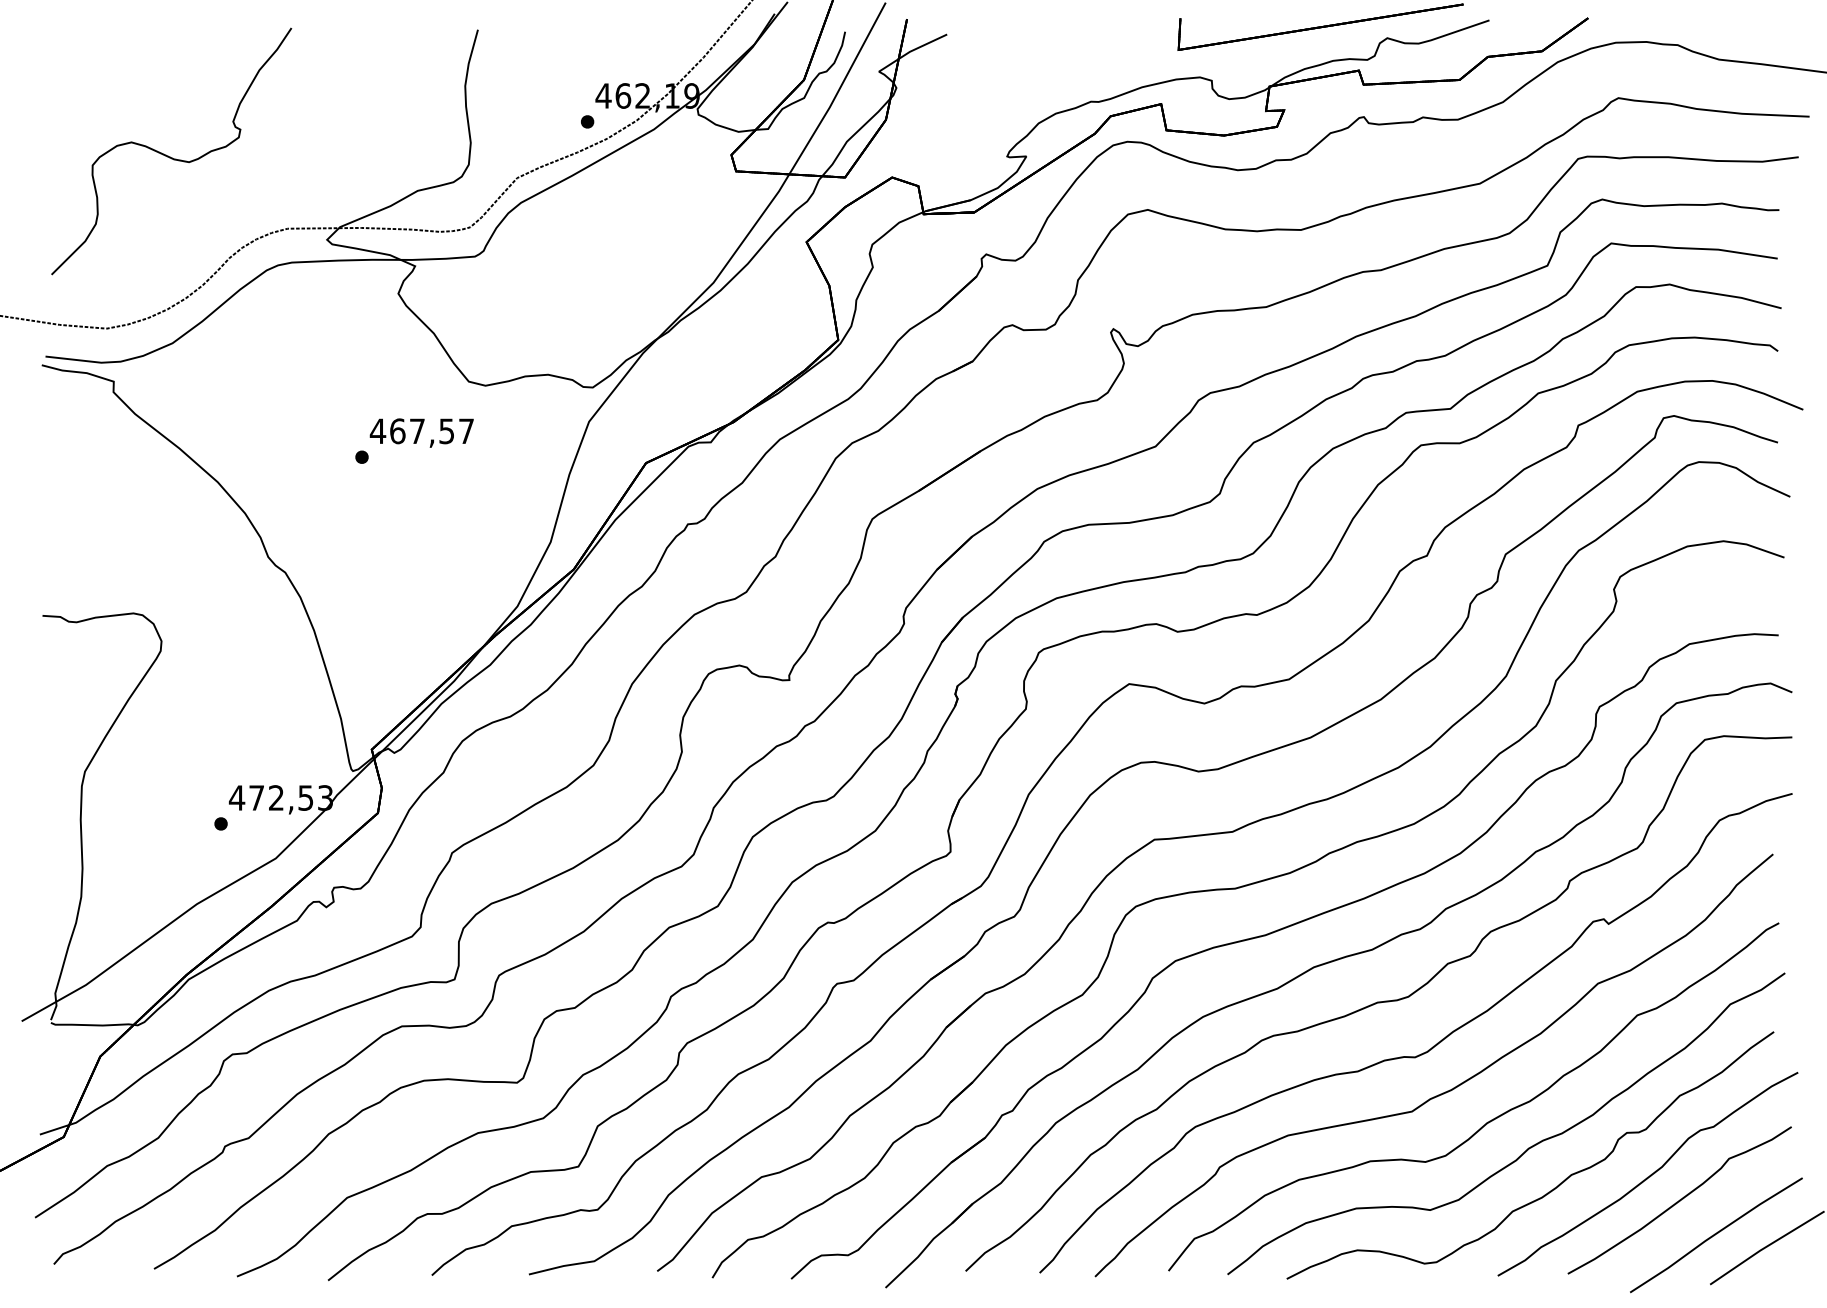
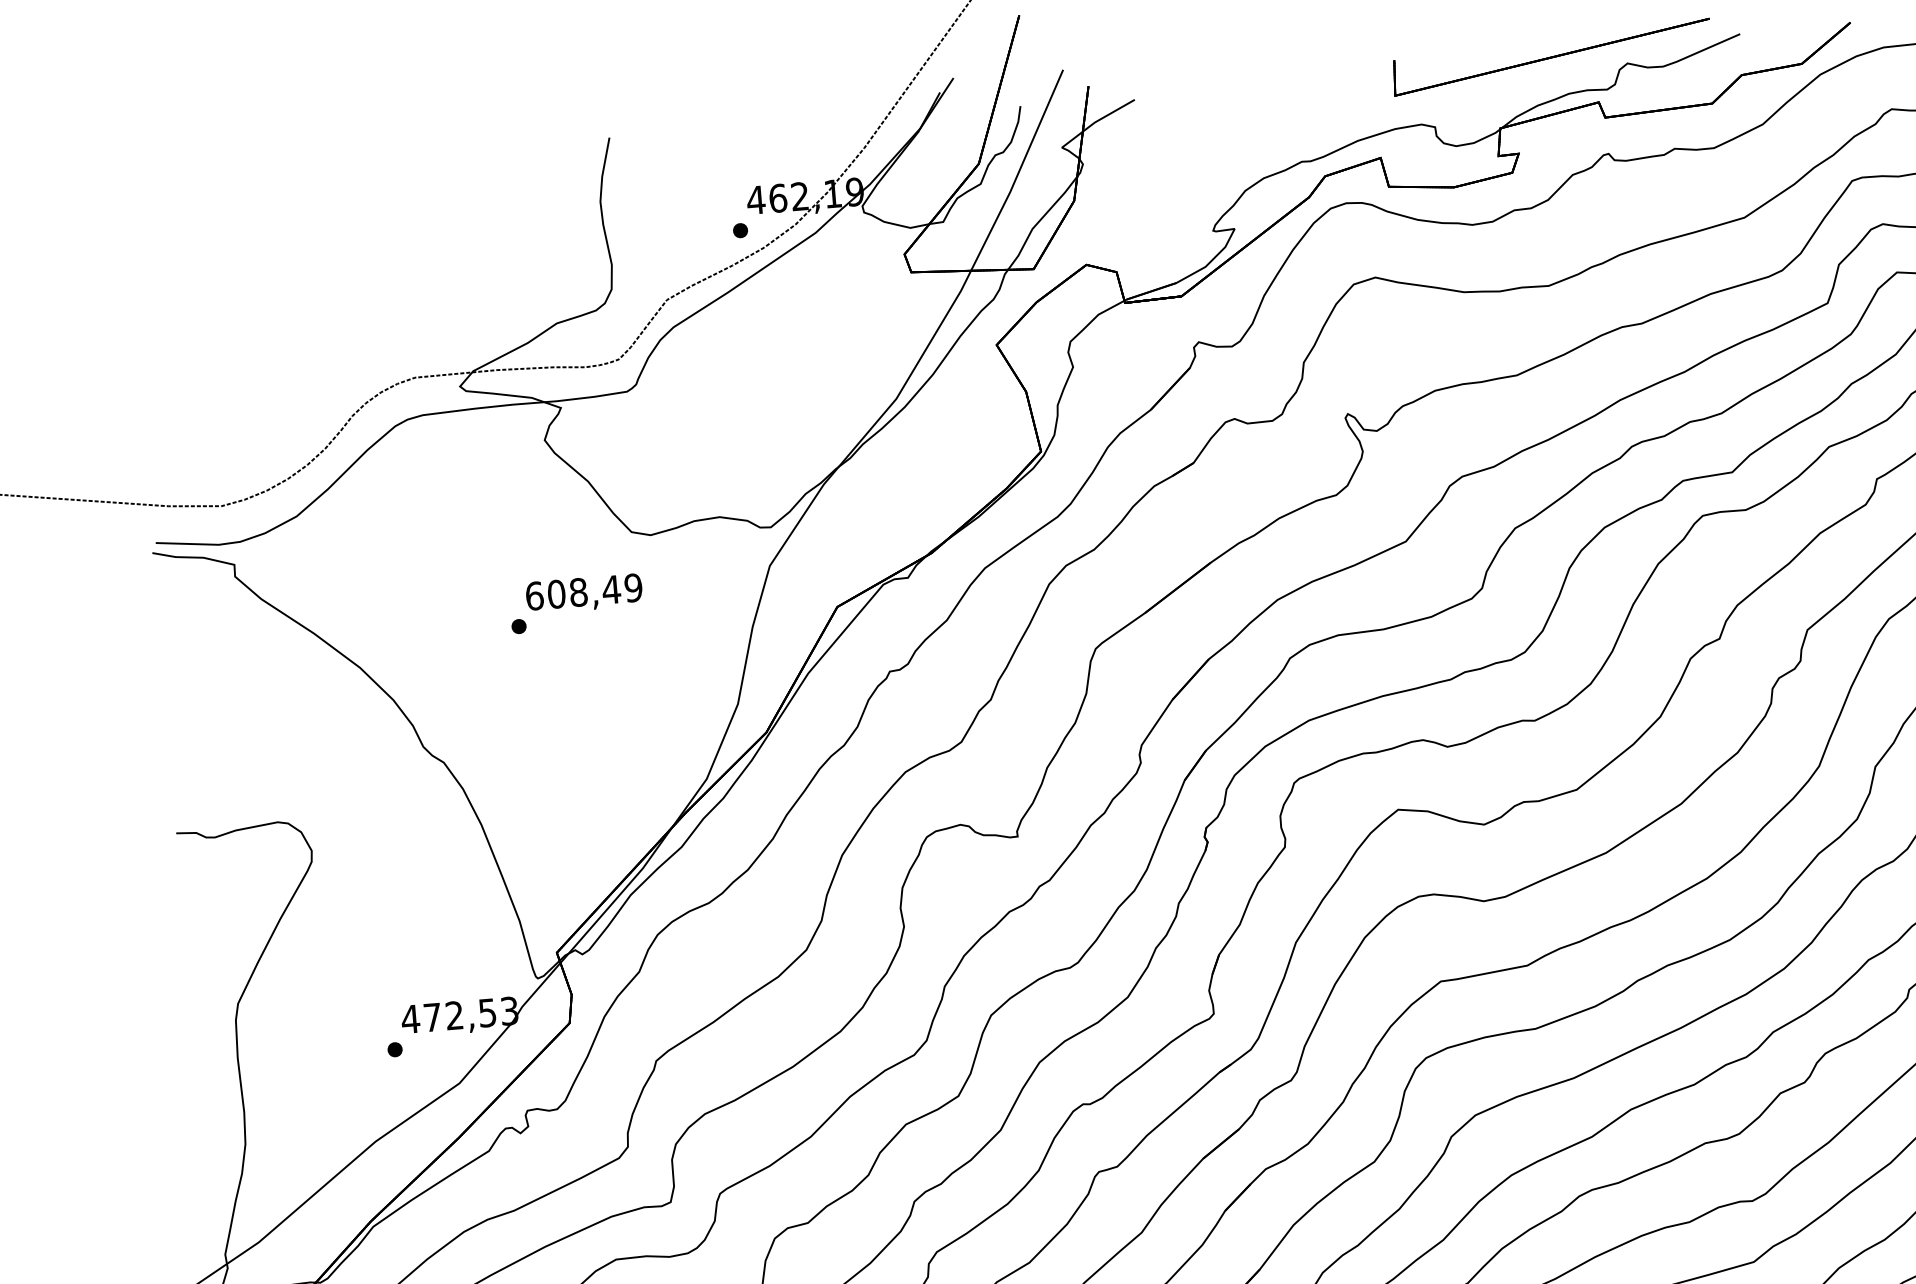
curve: (168, 155) -> (274, 306), removed
text: (421, 431) -> (583, 592), 467,57 -> 608,49

